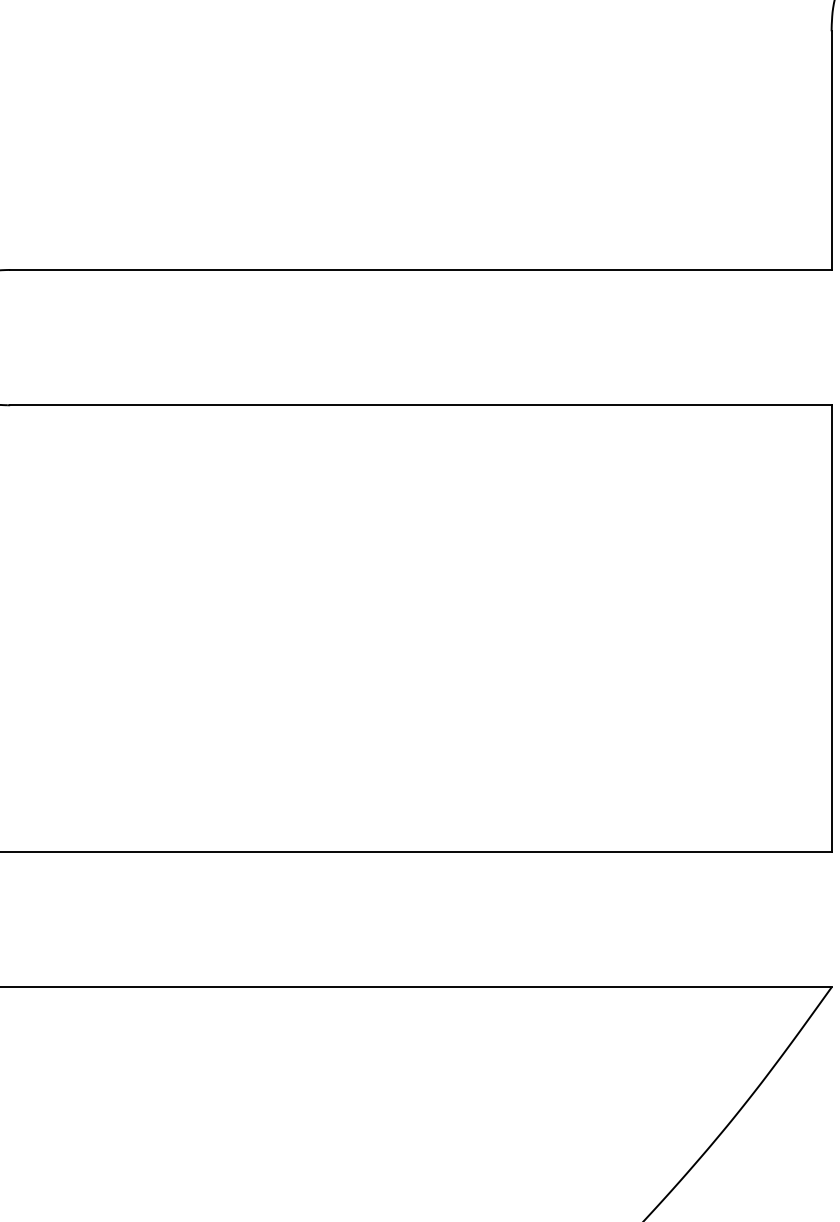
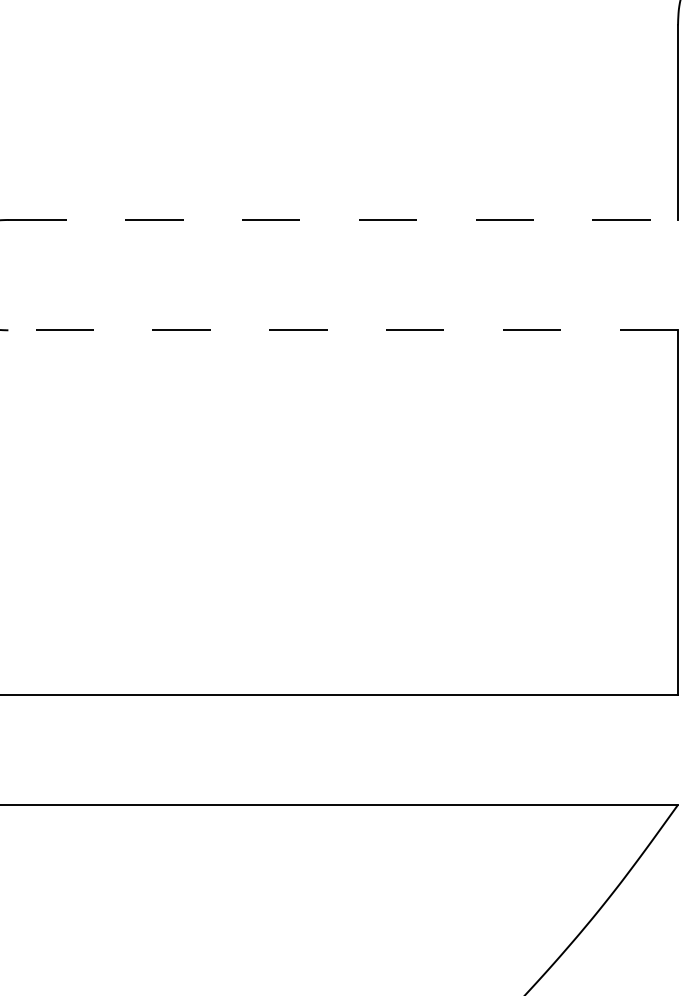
line: (420, 269) -> (342, 219), solid -> dashed
line: (420, 405) -> (342, 330), solid -> dashed

